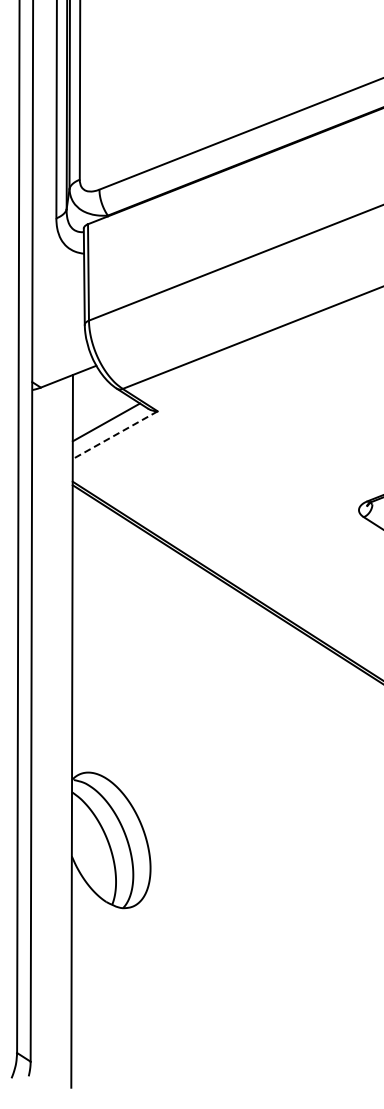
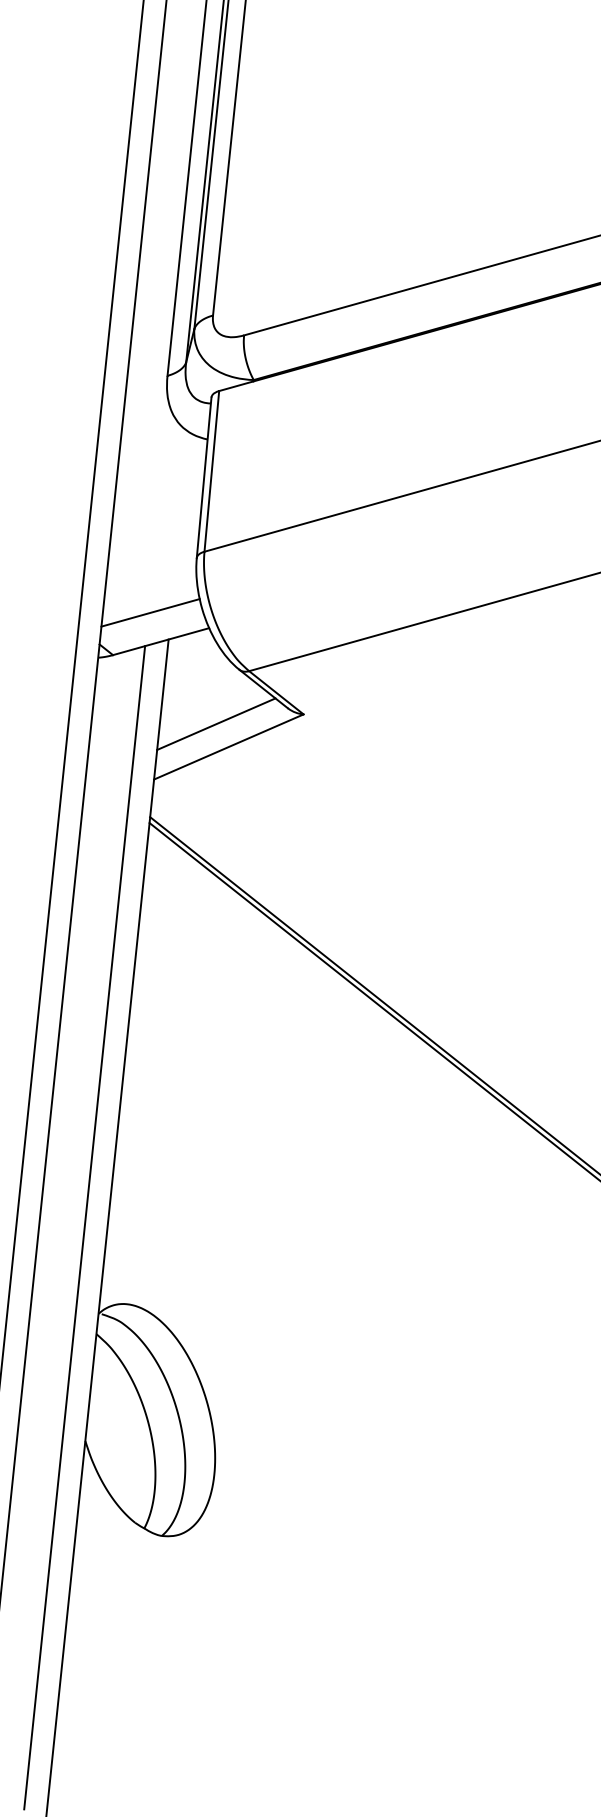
line: (60, 360) -> (150, 613), added
line: (115, 435) -> (229, 747), dashed -> solid
line: (58, 729) -> (84, 1227), added

